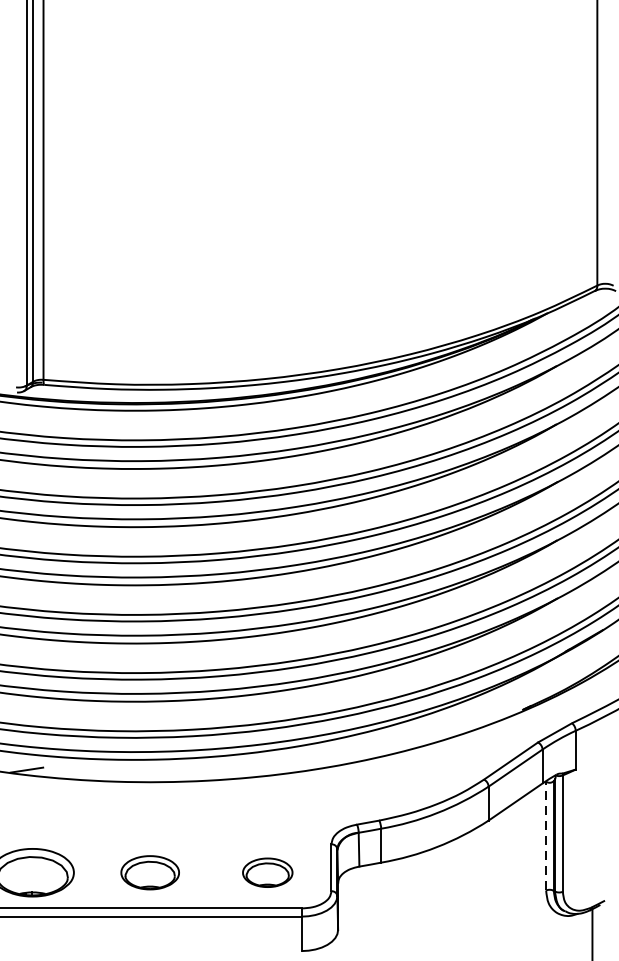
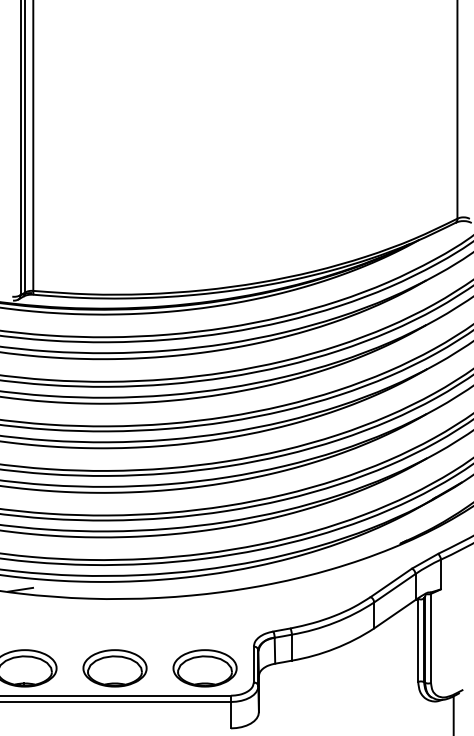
line: (546, 836) -> (418, 640), dashed -> solid
part: (149, 872) -> (114, 668), size x1.43
part: (267, 872) -> (204, 668), size x1.67

